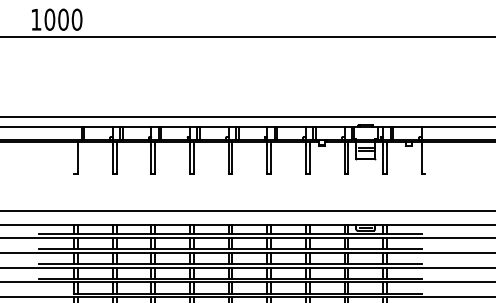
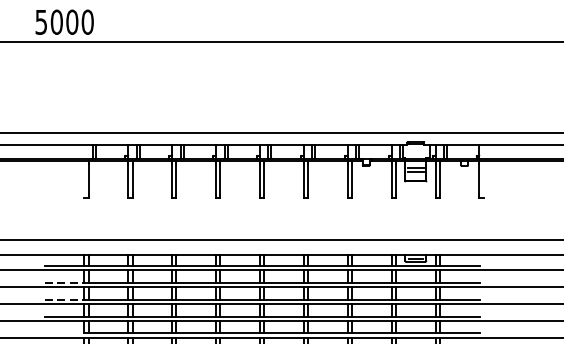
text: (36, 19) -> (41, 21), 1000 -> 5000
line: (57, 248) -> (65, 282), solid -> dashed
line: (57, 263) -> (65, 299), solid -> dashed

